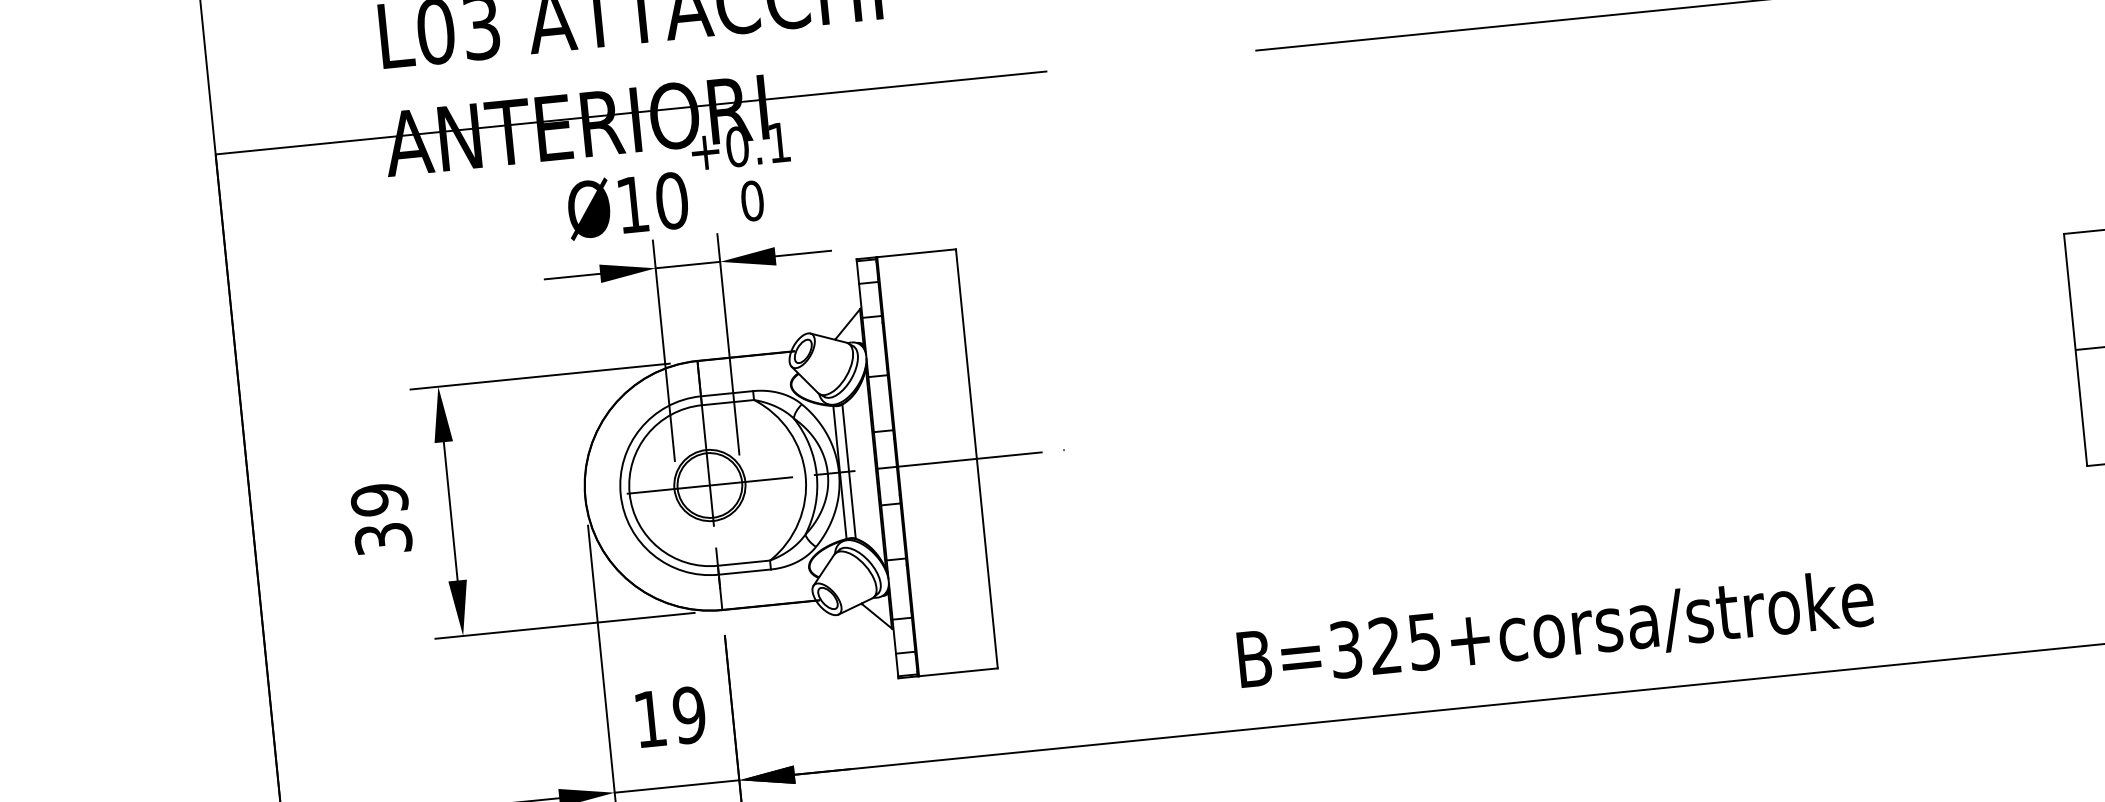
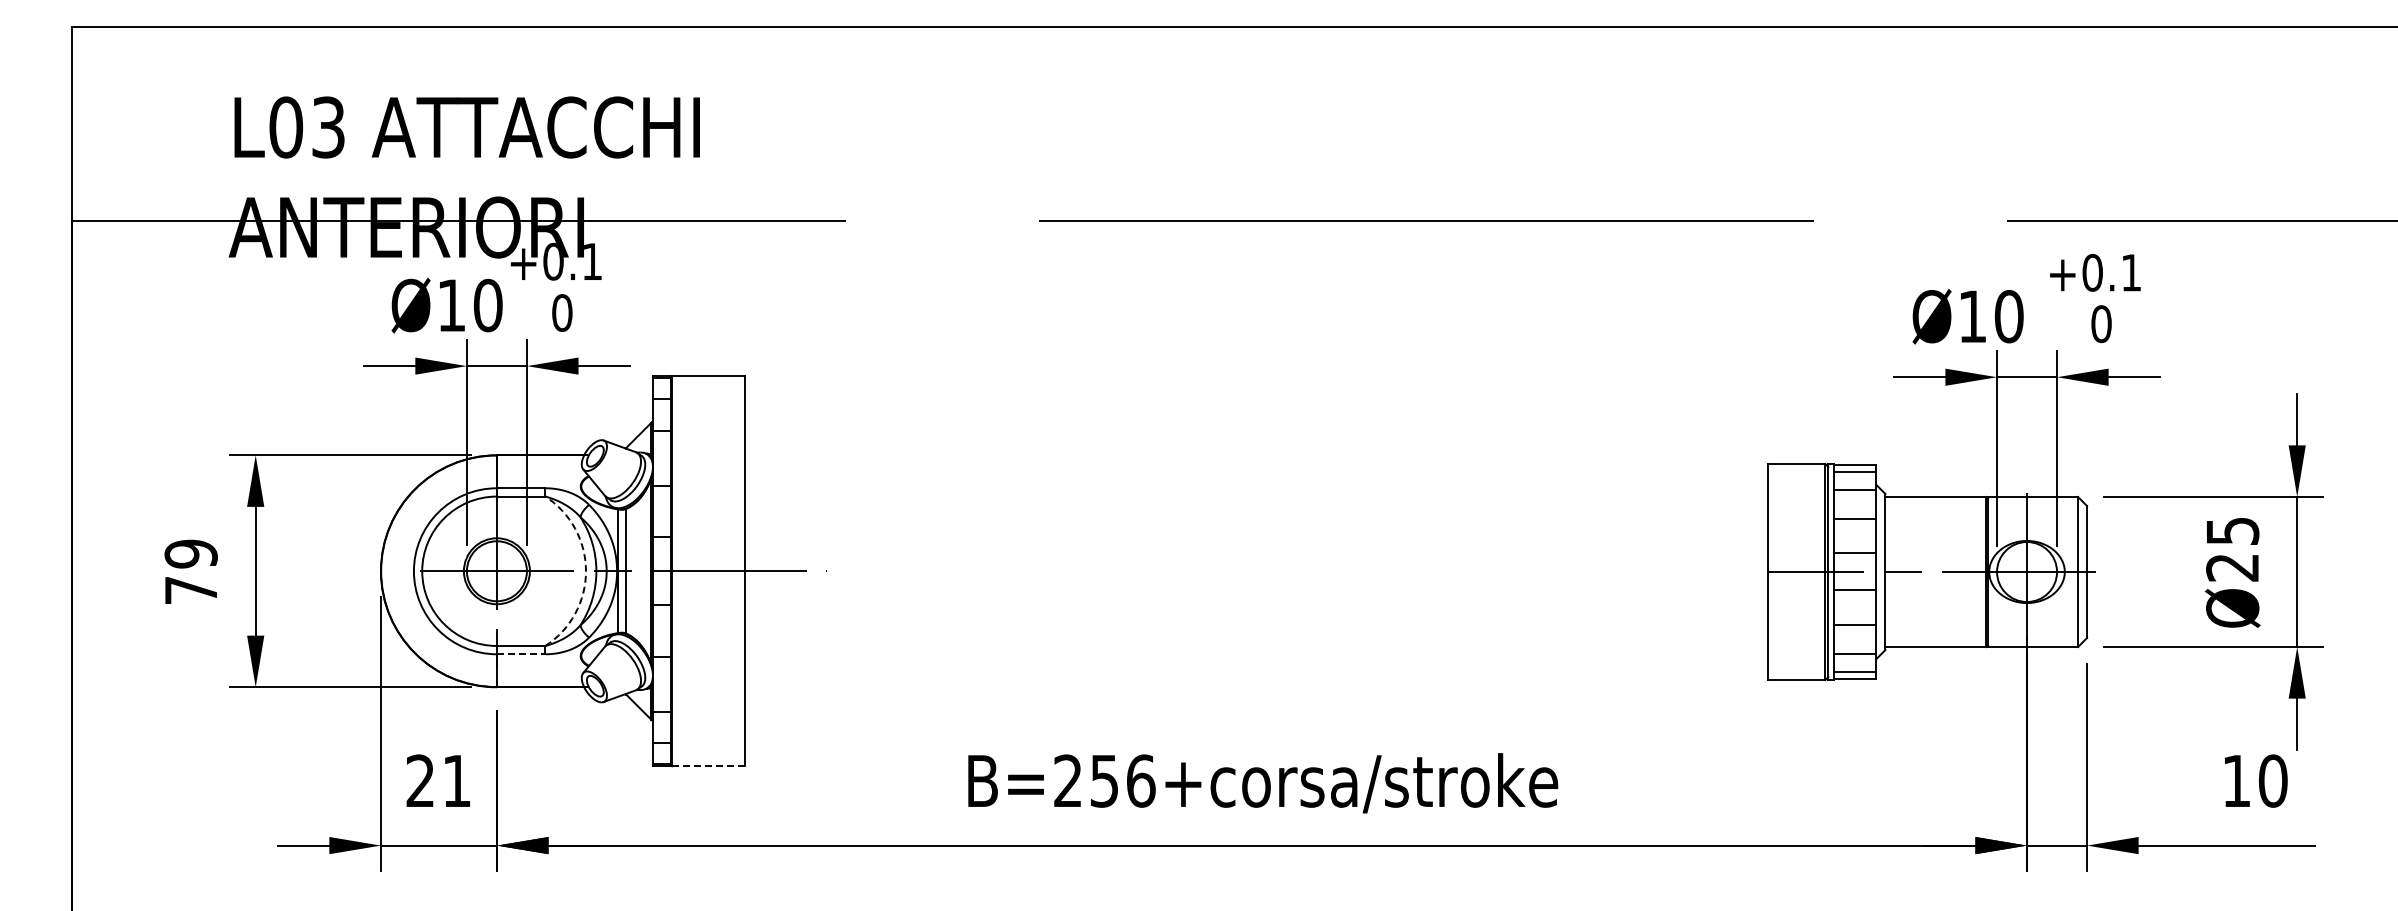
arc: (806, 476) -> (586, 571), solid -> dashed
text: (382, 539) -> (190, 590), 39 -> 79
line: (745, 572) -> (521, 654), solid -> dashed
text: (1385, 645) -> (1104, 780), B=325+corsa/stroke -> B=256+corsa/stroke
line: (958, 672) -> (708, 766), solid -> dashed
text: (669, 716) -> (438, 780), 19 -> 21

